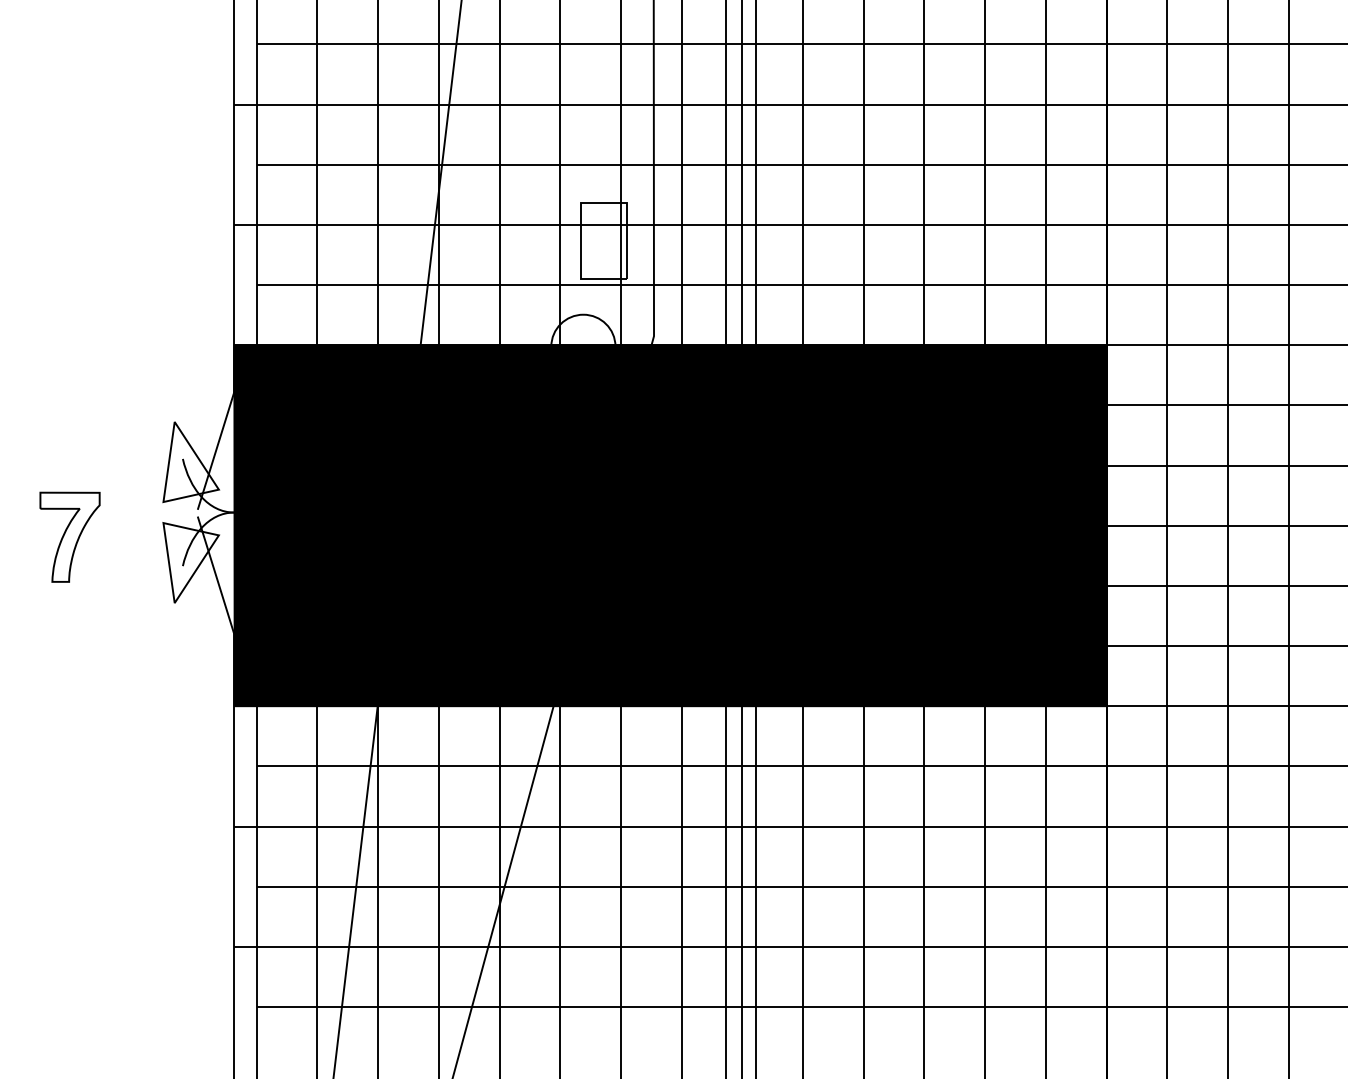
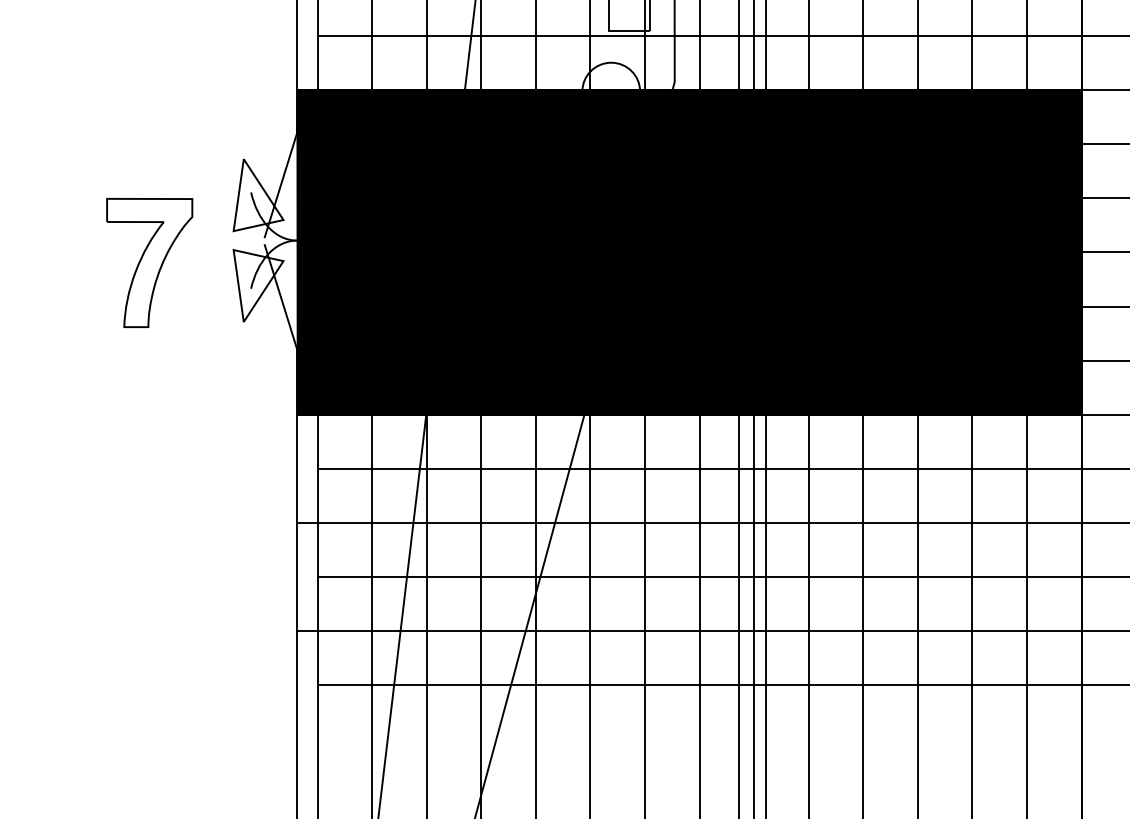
part: (69, 536) -> (149, 262), size x1.6

